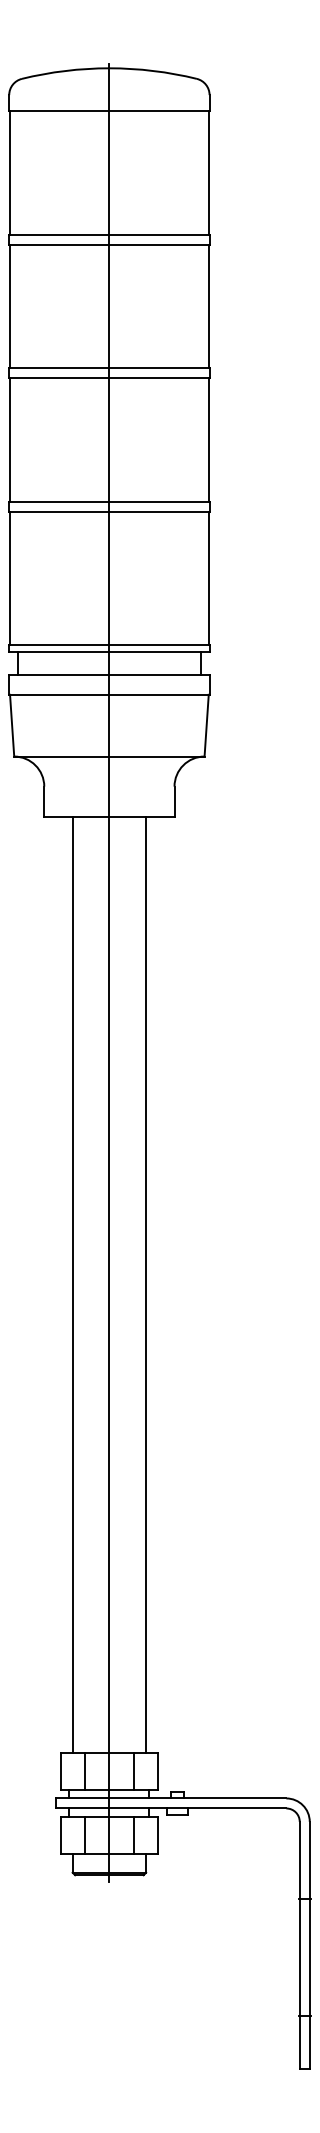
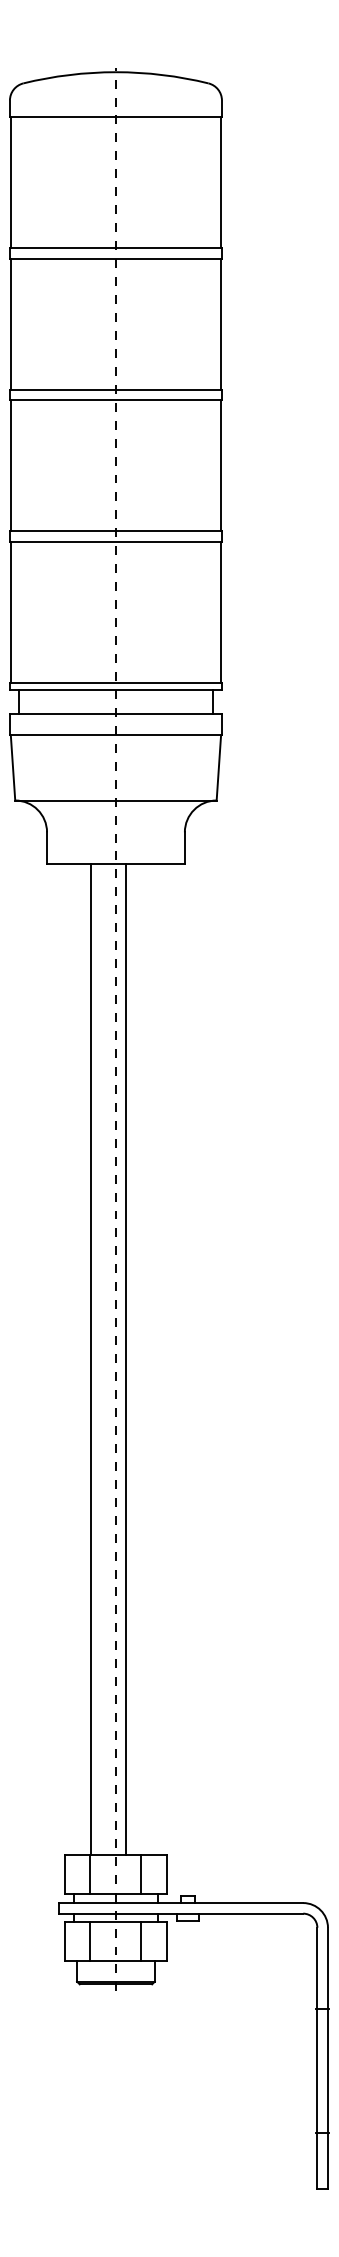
line: (108, 972) -> (115, 1029), solid -> dashed
line: (73, 1284) -> (91, 1359), moved
line: (145, 1284) -> (125, 1359), moved

